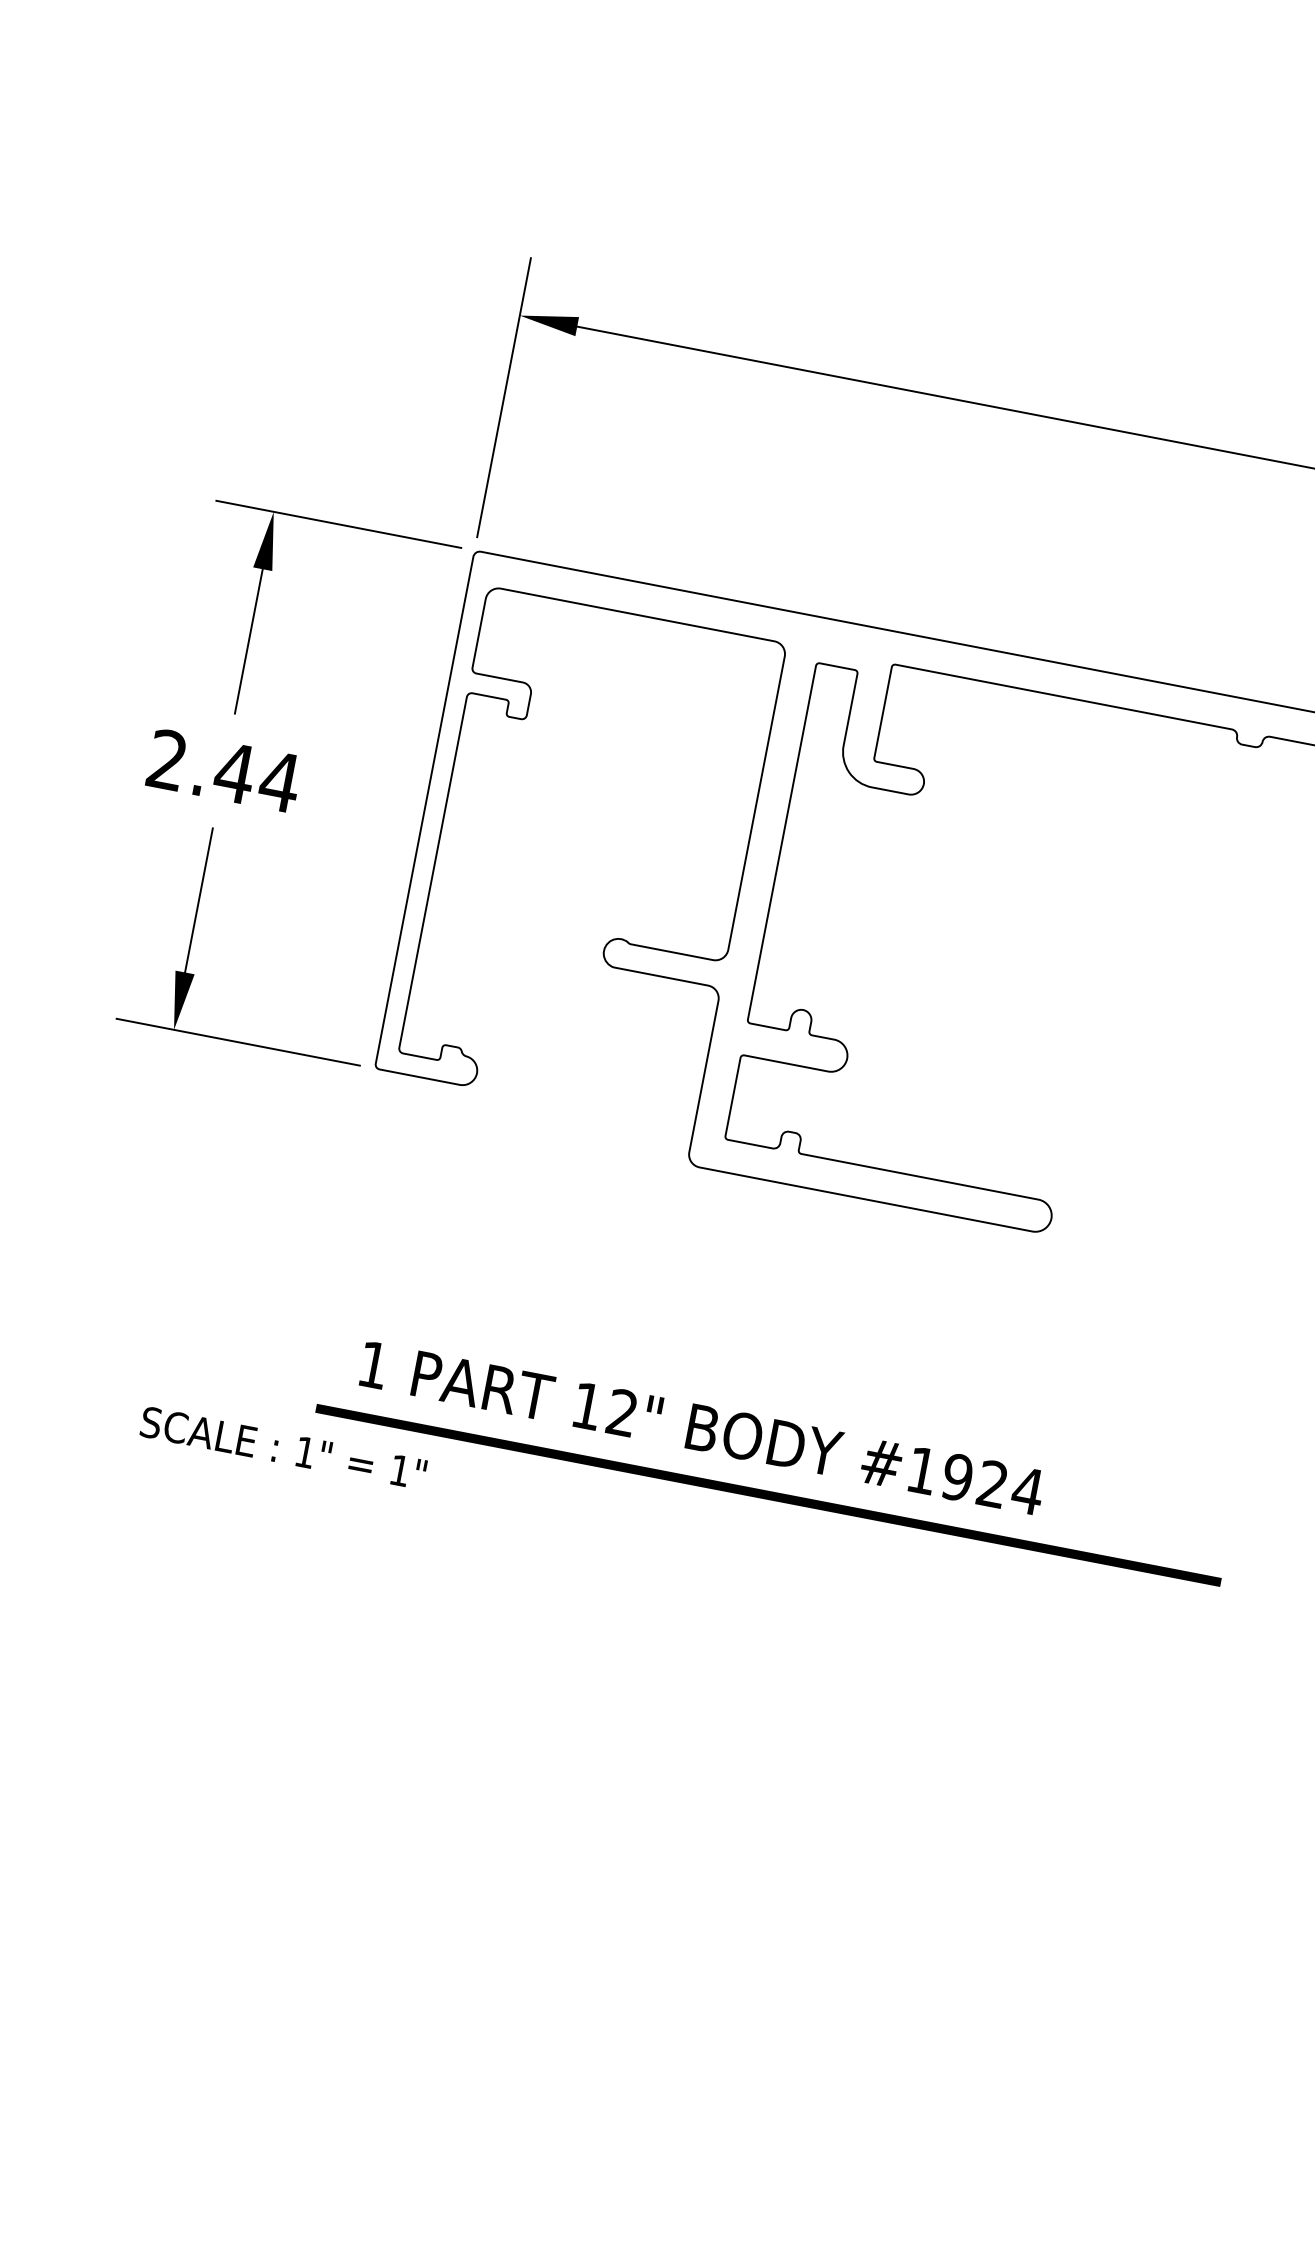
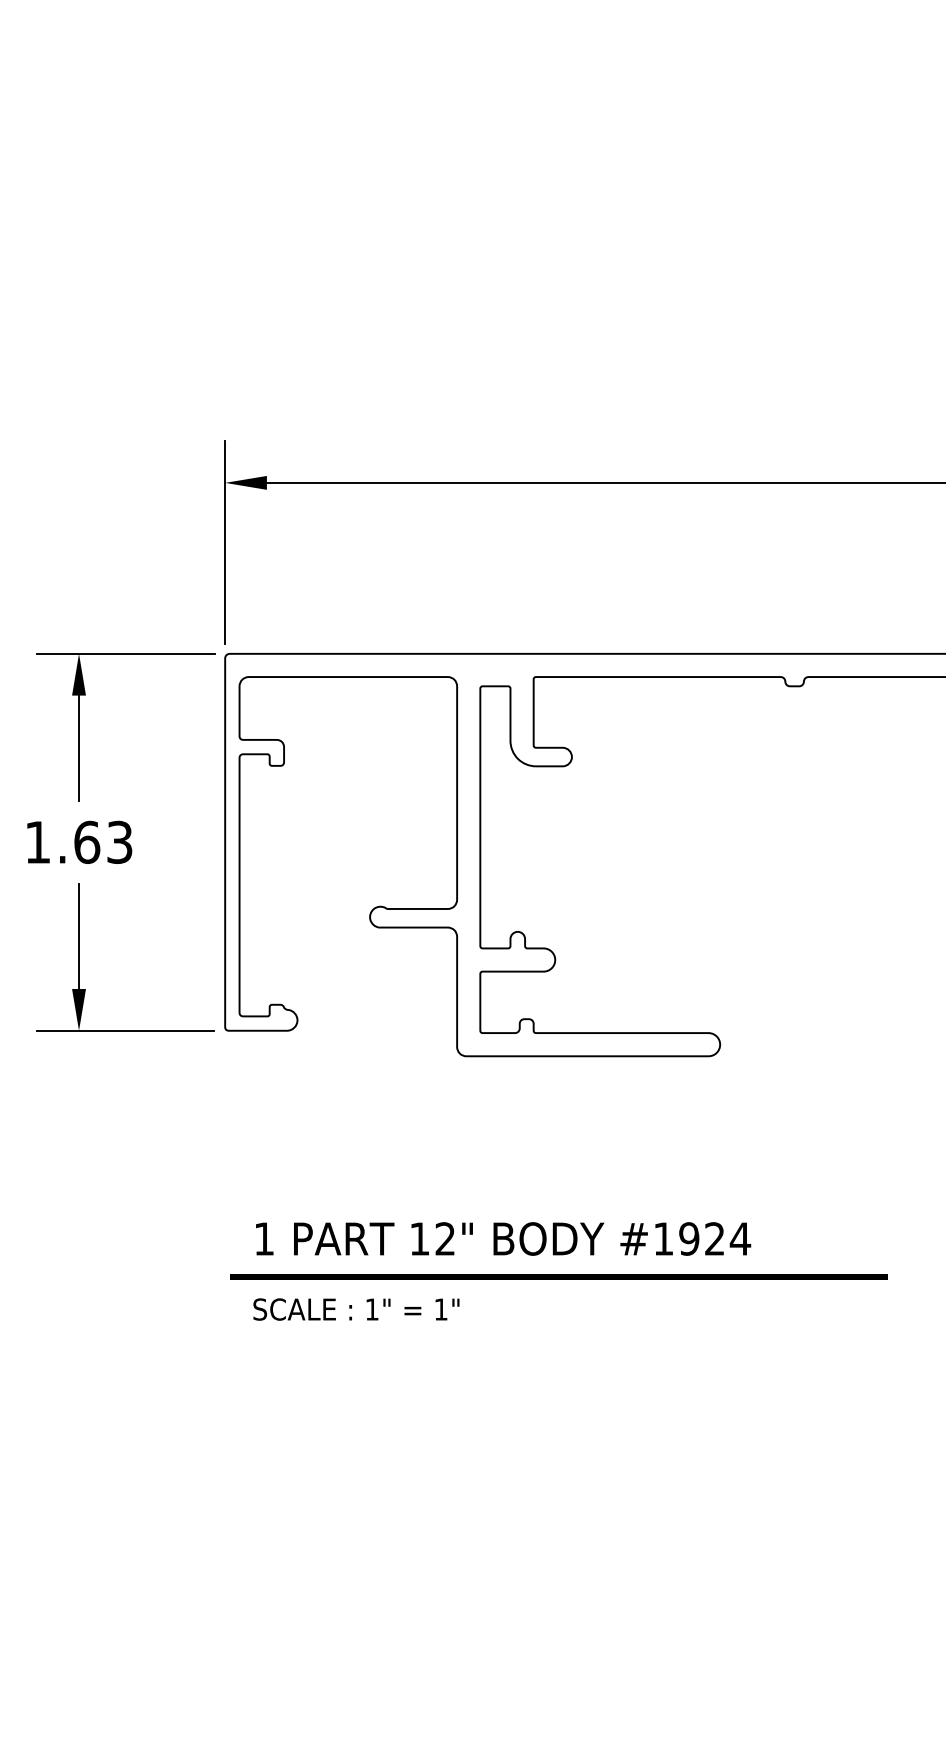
text: (224, 769) -> (79, 841), 2.44 -> 1.63
text: (283, 1448) -> (356, 1309), moved

